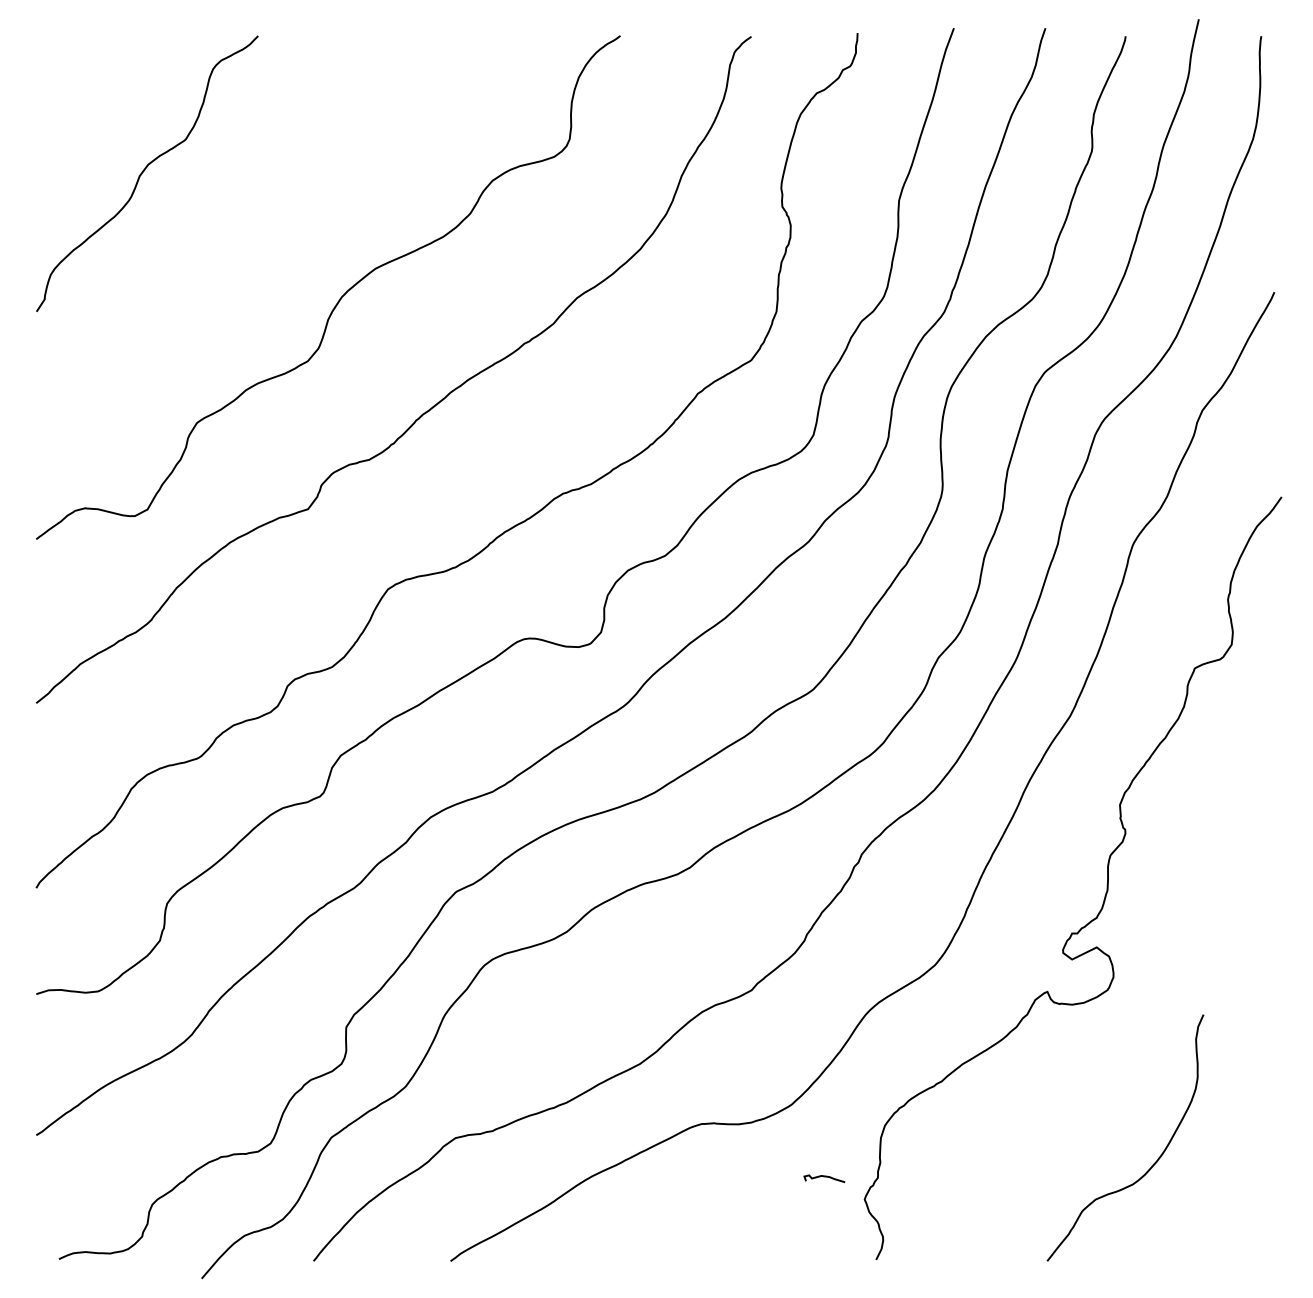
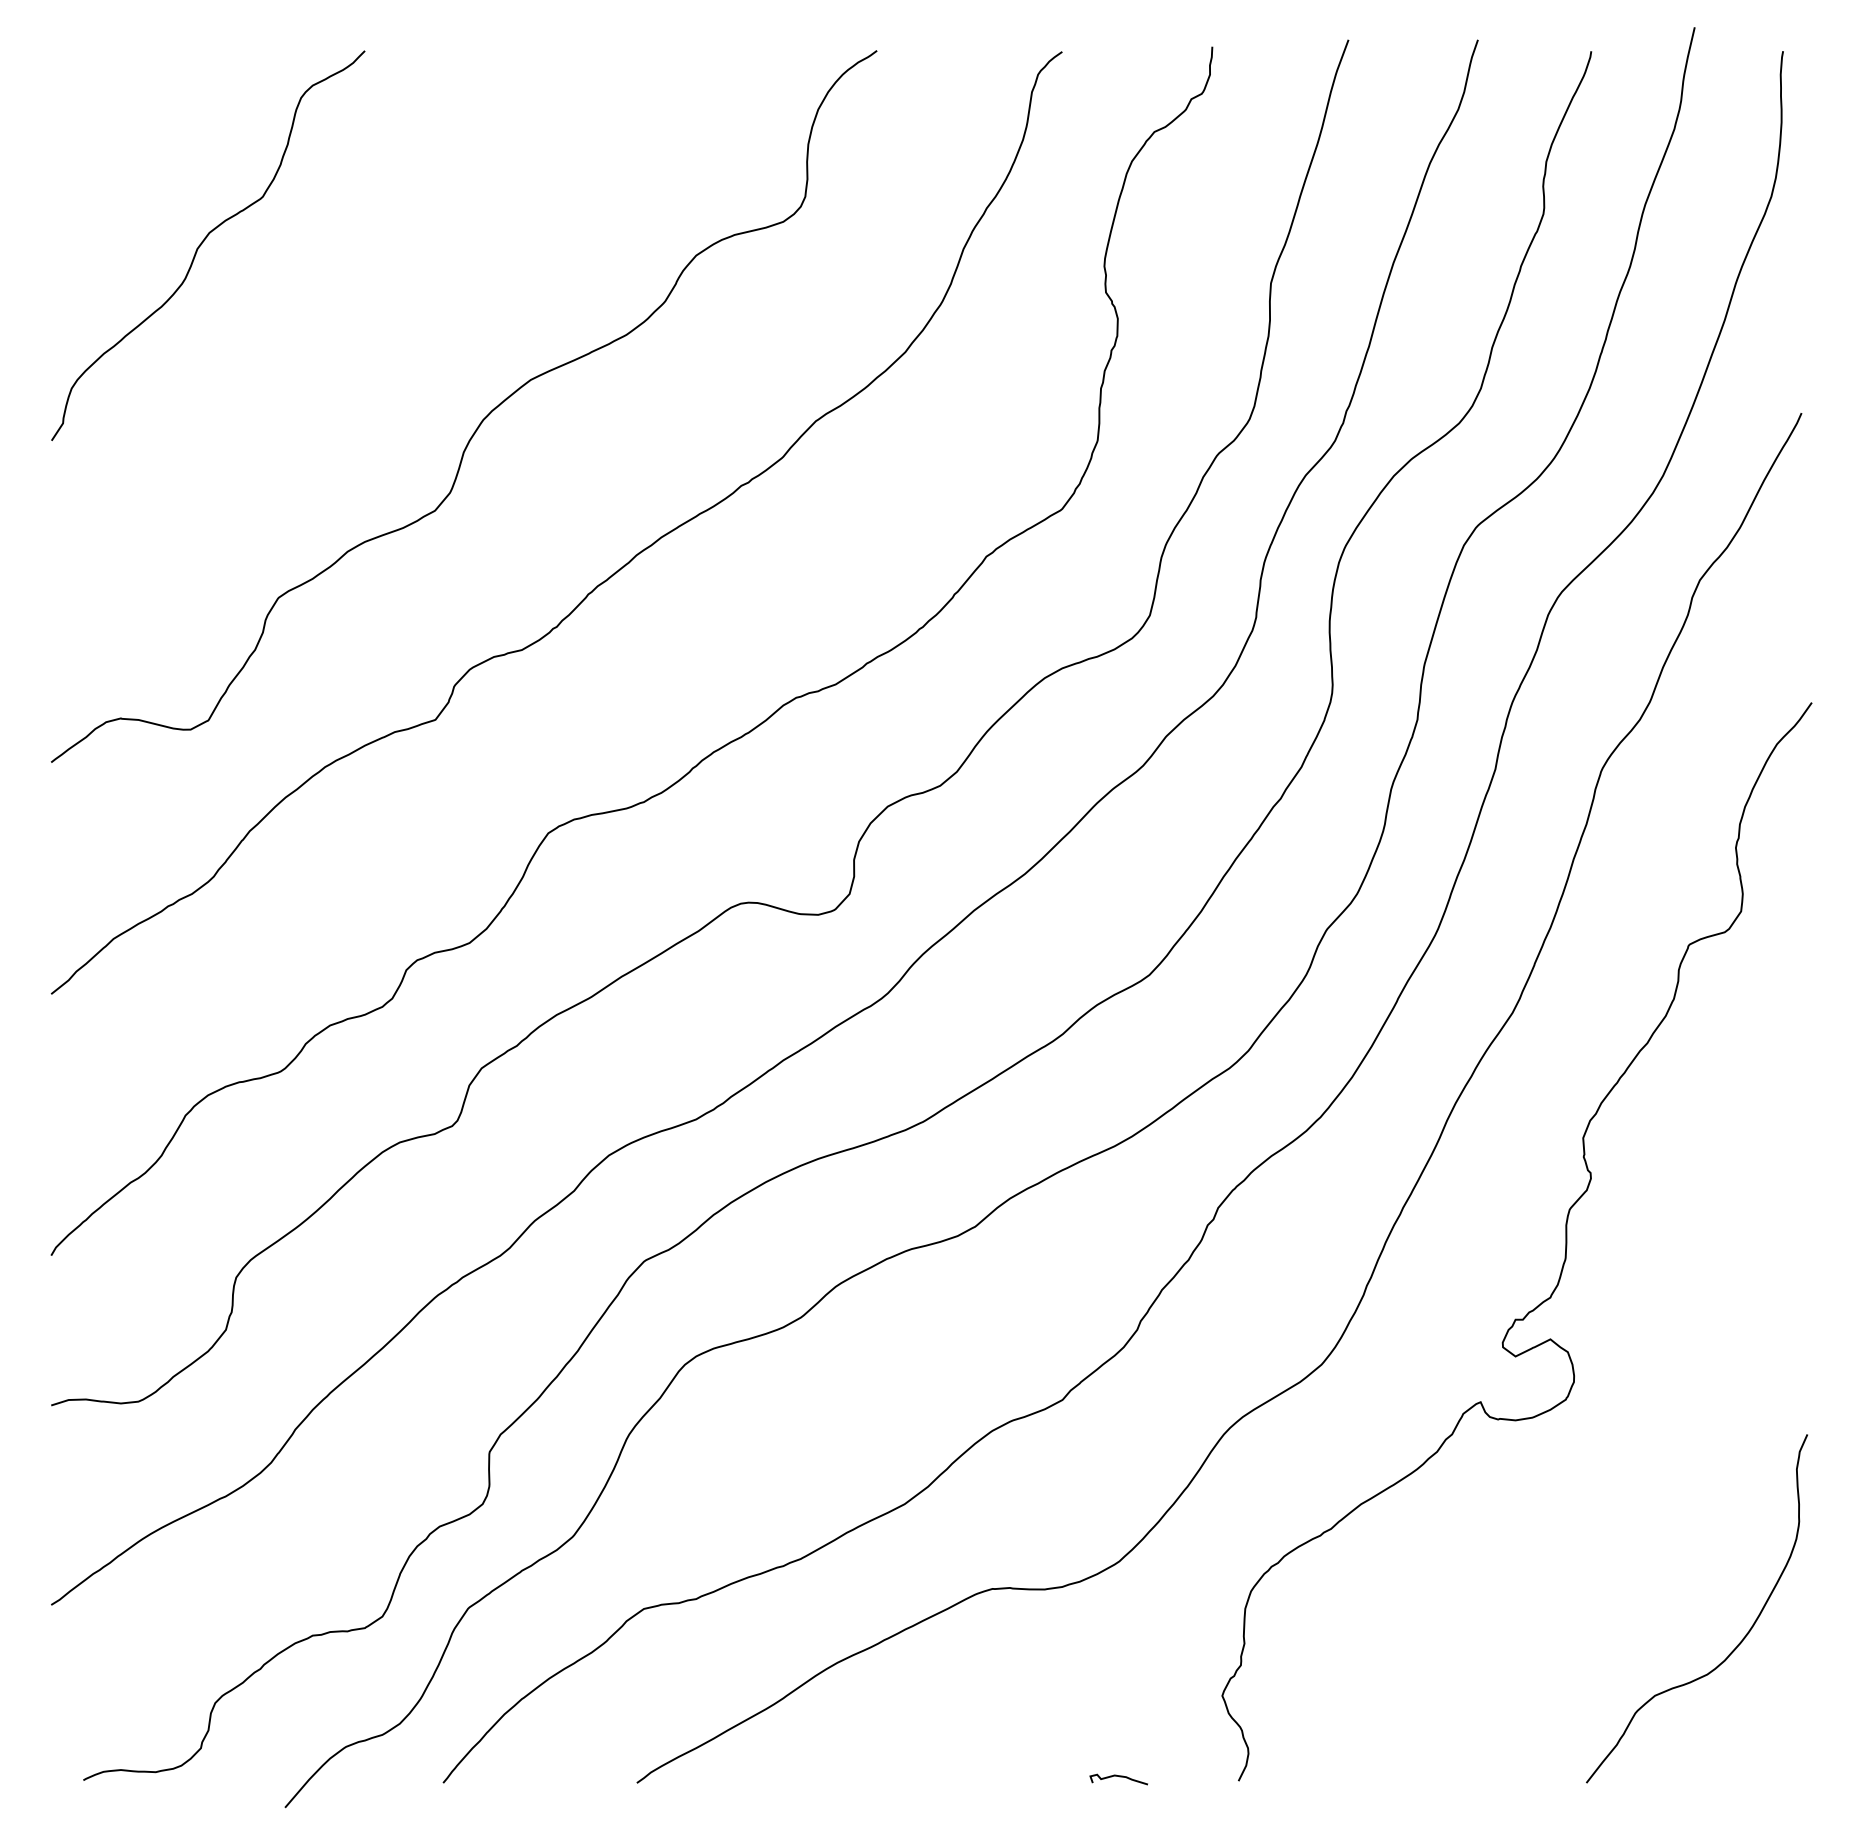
curve: (1152, 1164) -> (1735, 1646), moved
curve: (824, 1177) -> (1118, 1777), moved

